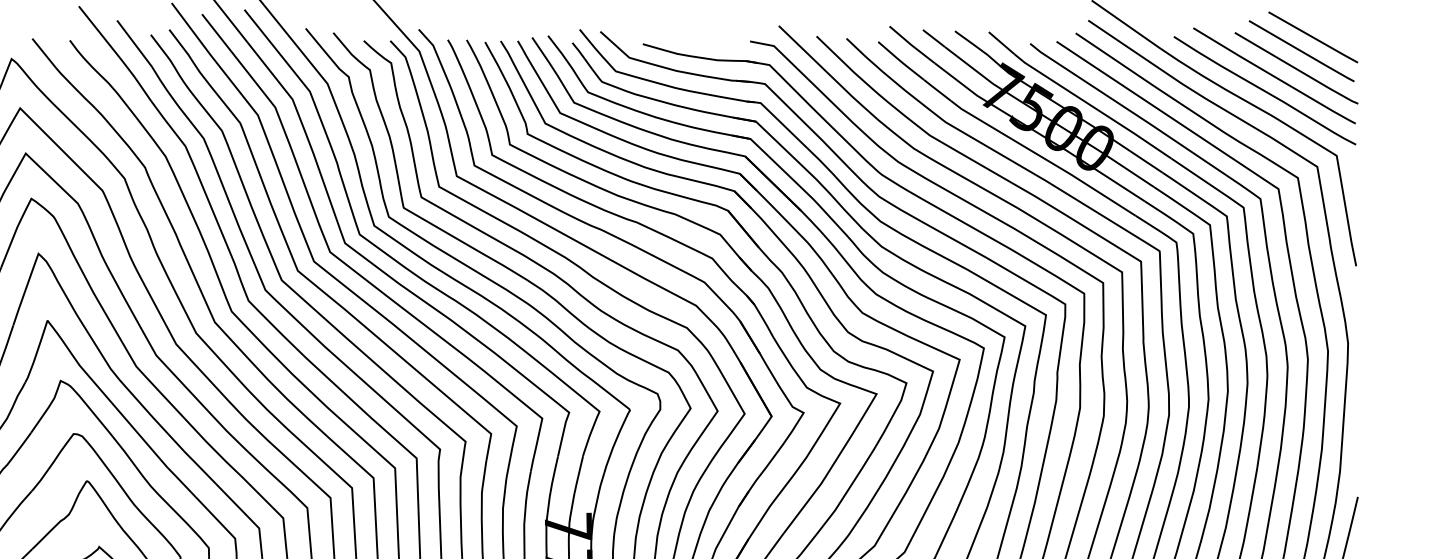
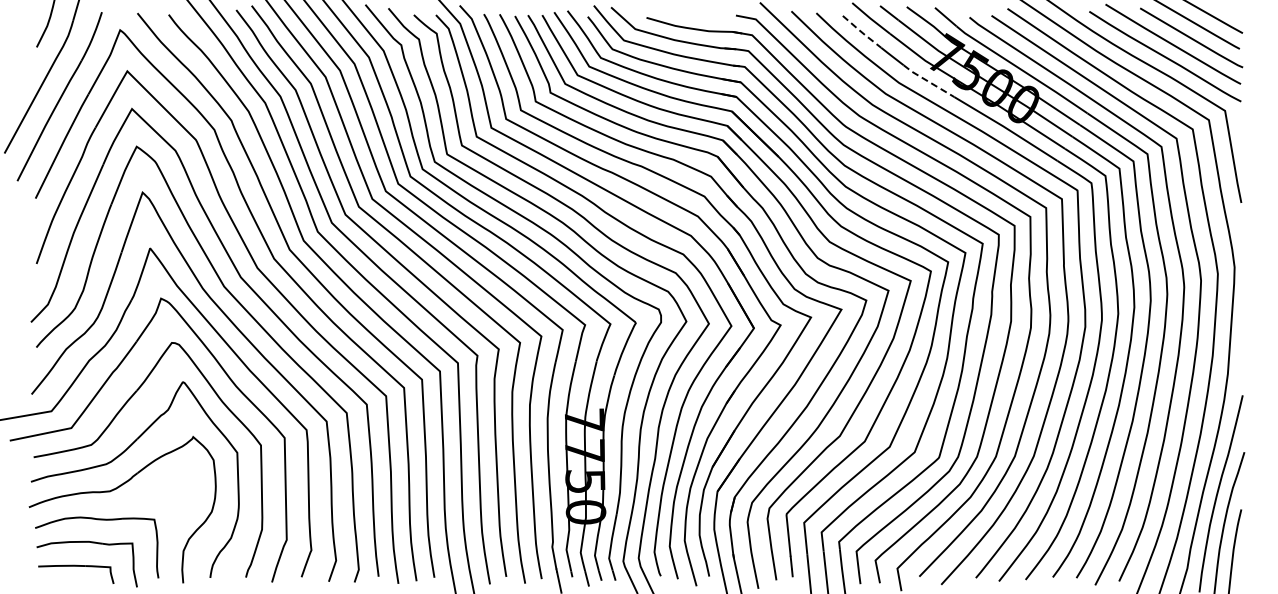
line: (901, 61) -> (862, 32), solid -> dashed
line: (980, 120) -> (928, 81), solid -> dashed

